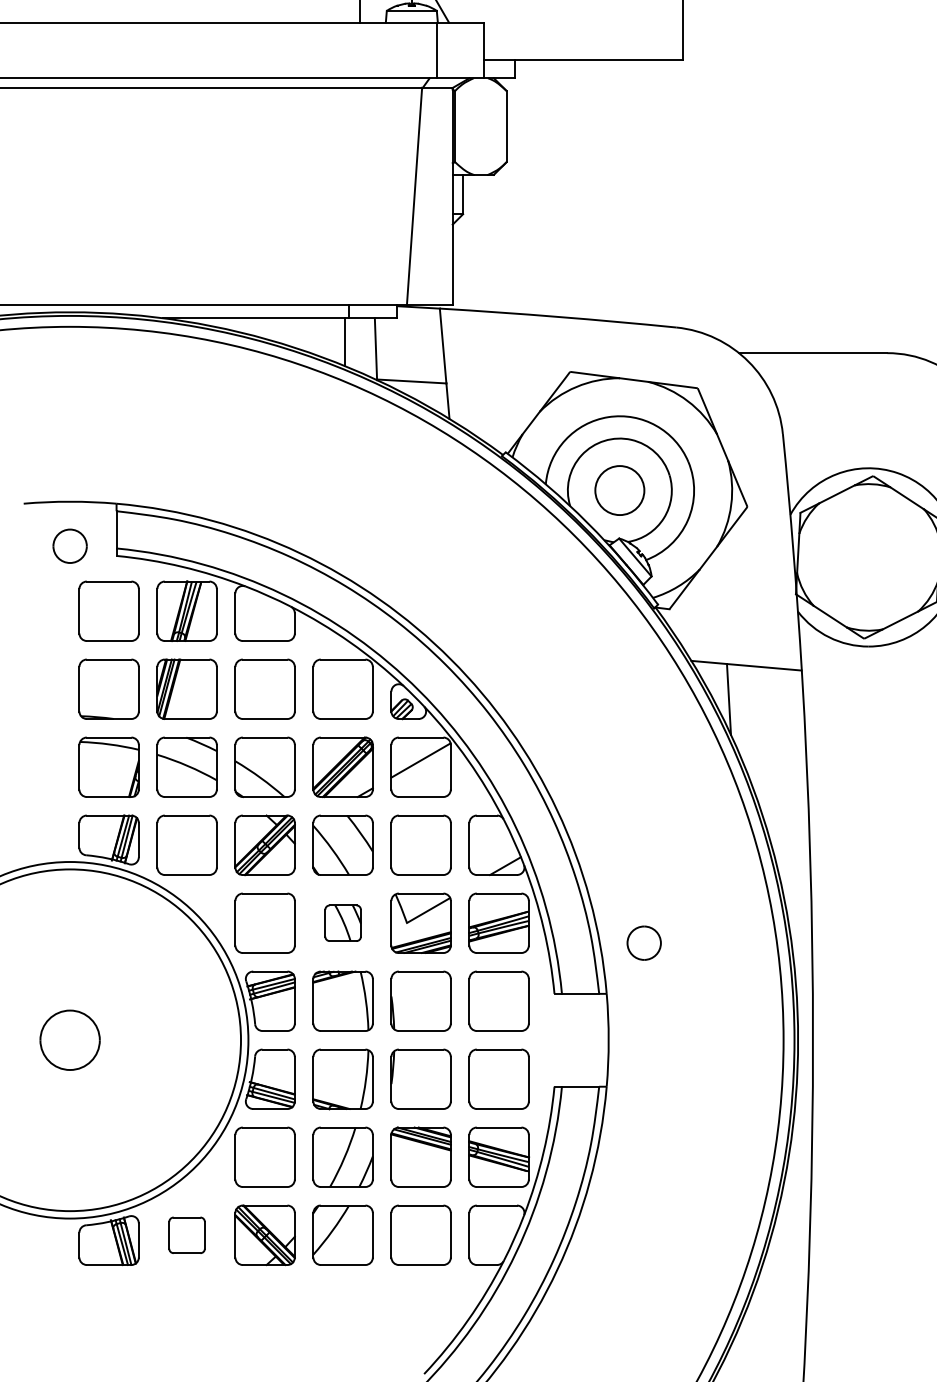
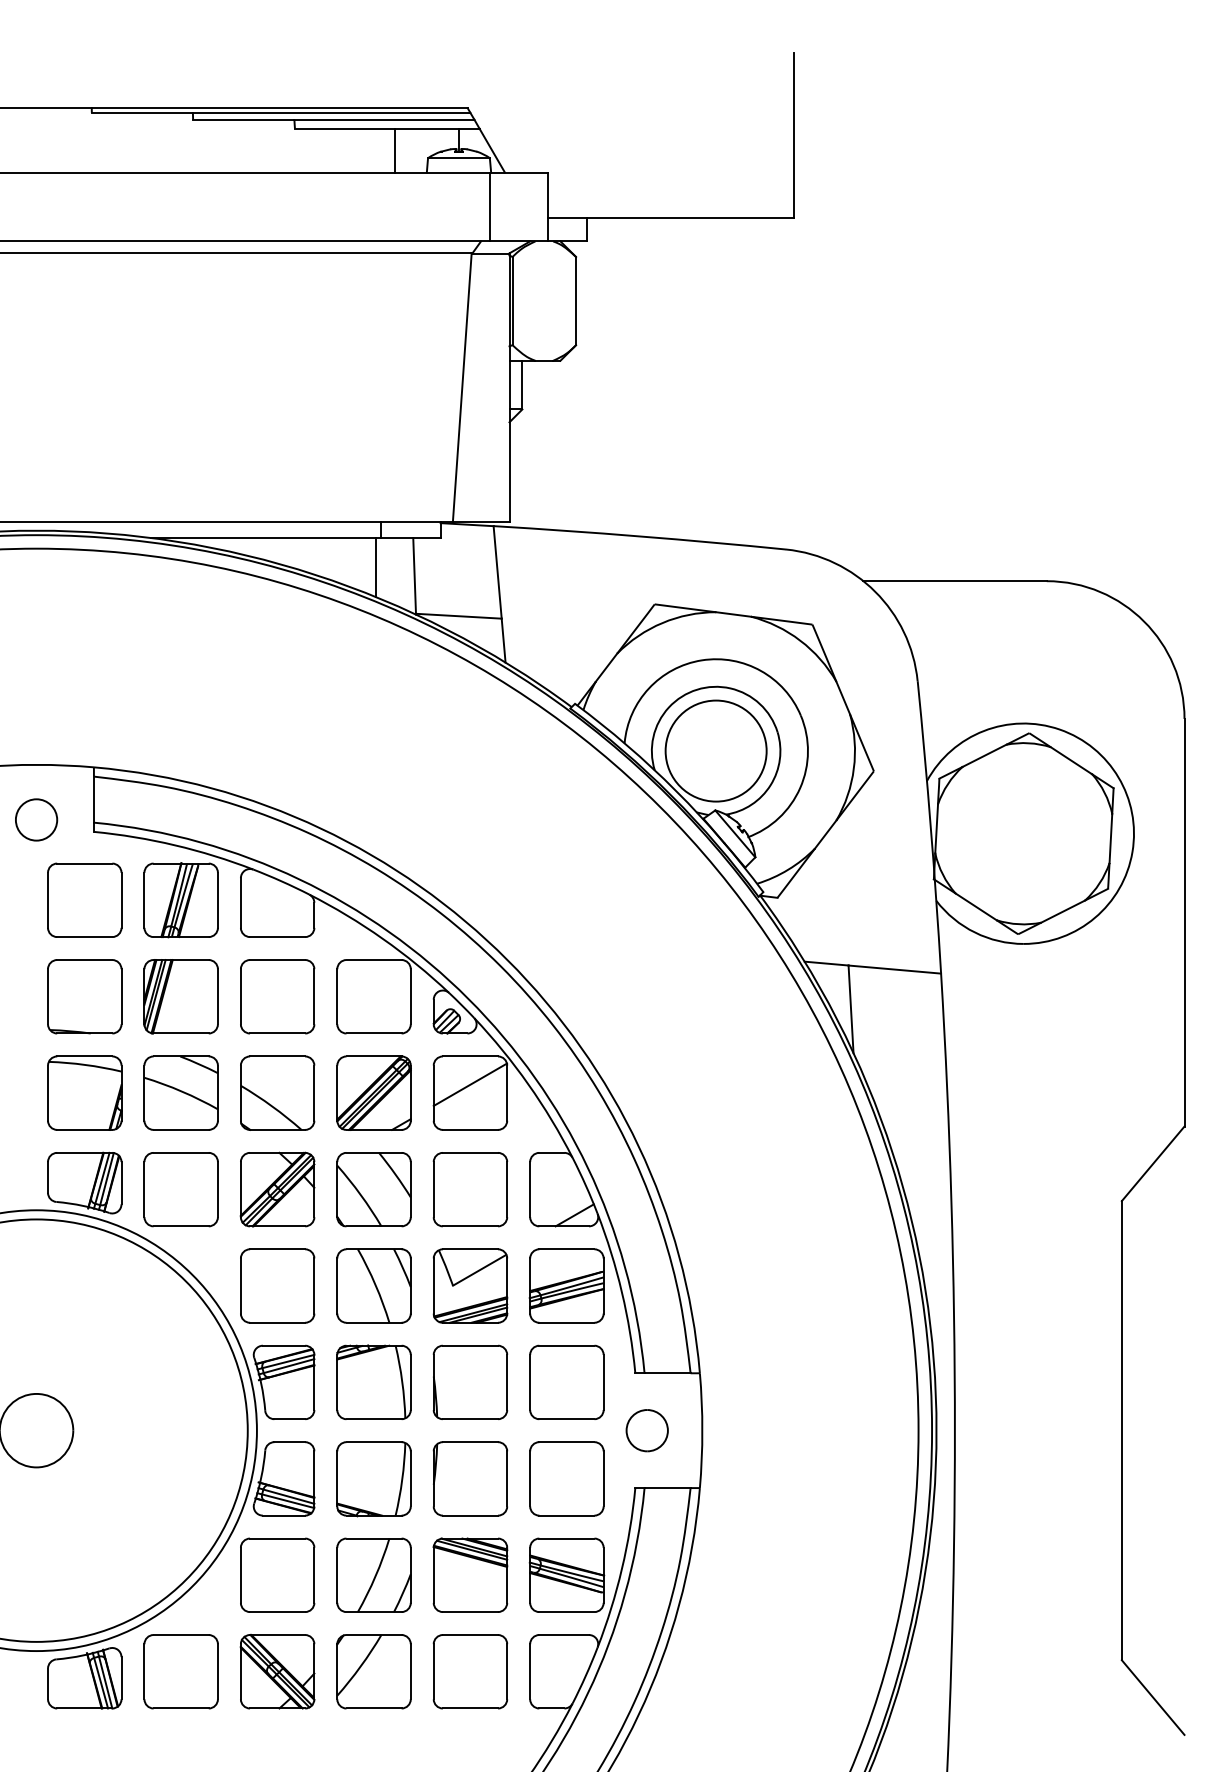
circle: (619, 490) -> (715, 750), size x1.67
part: (342, 922) -> (373, 1285), size x1.67
part: (643, 943) -> (646, 1430), moved
part: (186, 1235) -> (180, 1671), size x1.67

